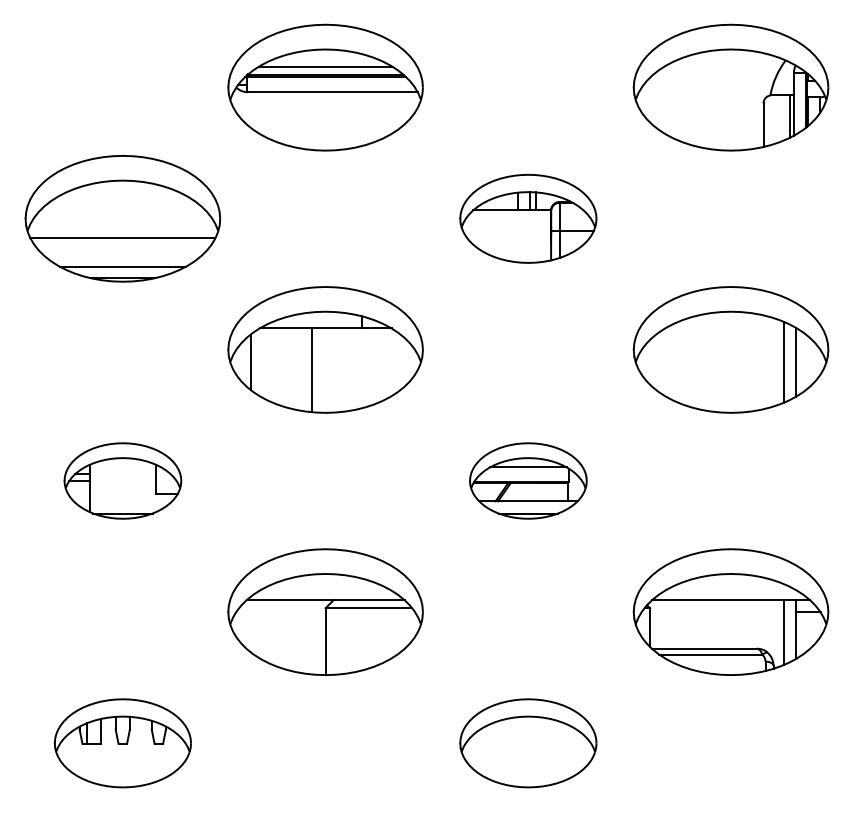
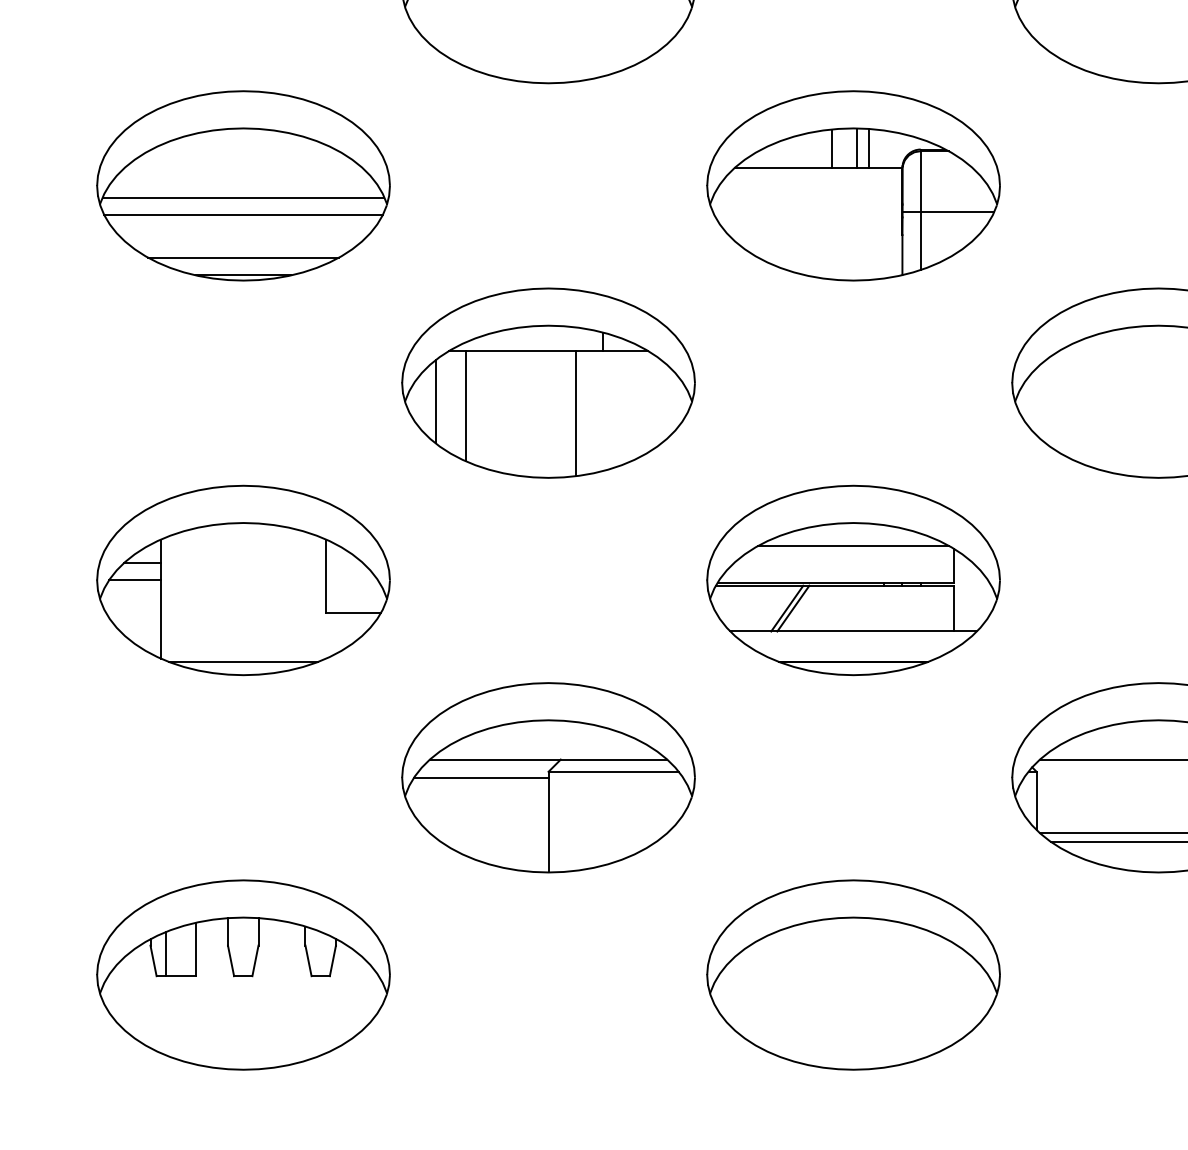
part: (528, 218) -> (853, 185), size x1.43
line: (122, 226) -> (242, 197), added
line: (270, 364) -> (465, 405), added
line: (311, 369) -> (575, 412), moved
part: (122, 480) -> (242, 579), size x1.67
part: (528, 480) -> (853, 579), size x1.67
line: (280, 612) -> (480, 778), added
part: (122, 743) -> (242, 975), size x1.43
part: (528, 743) -> (853, 975), size x1.43

